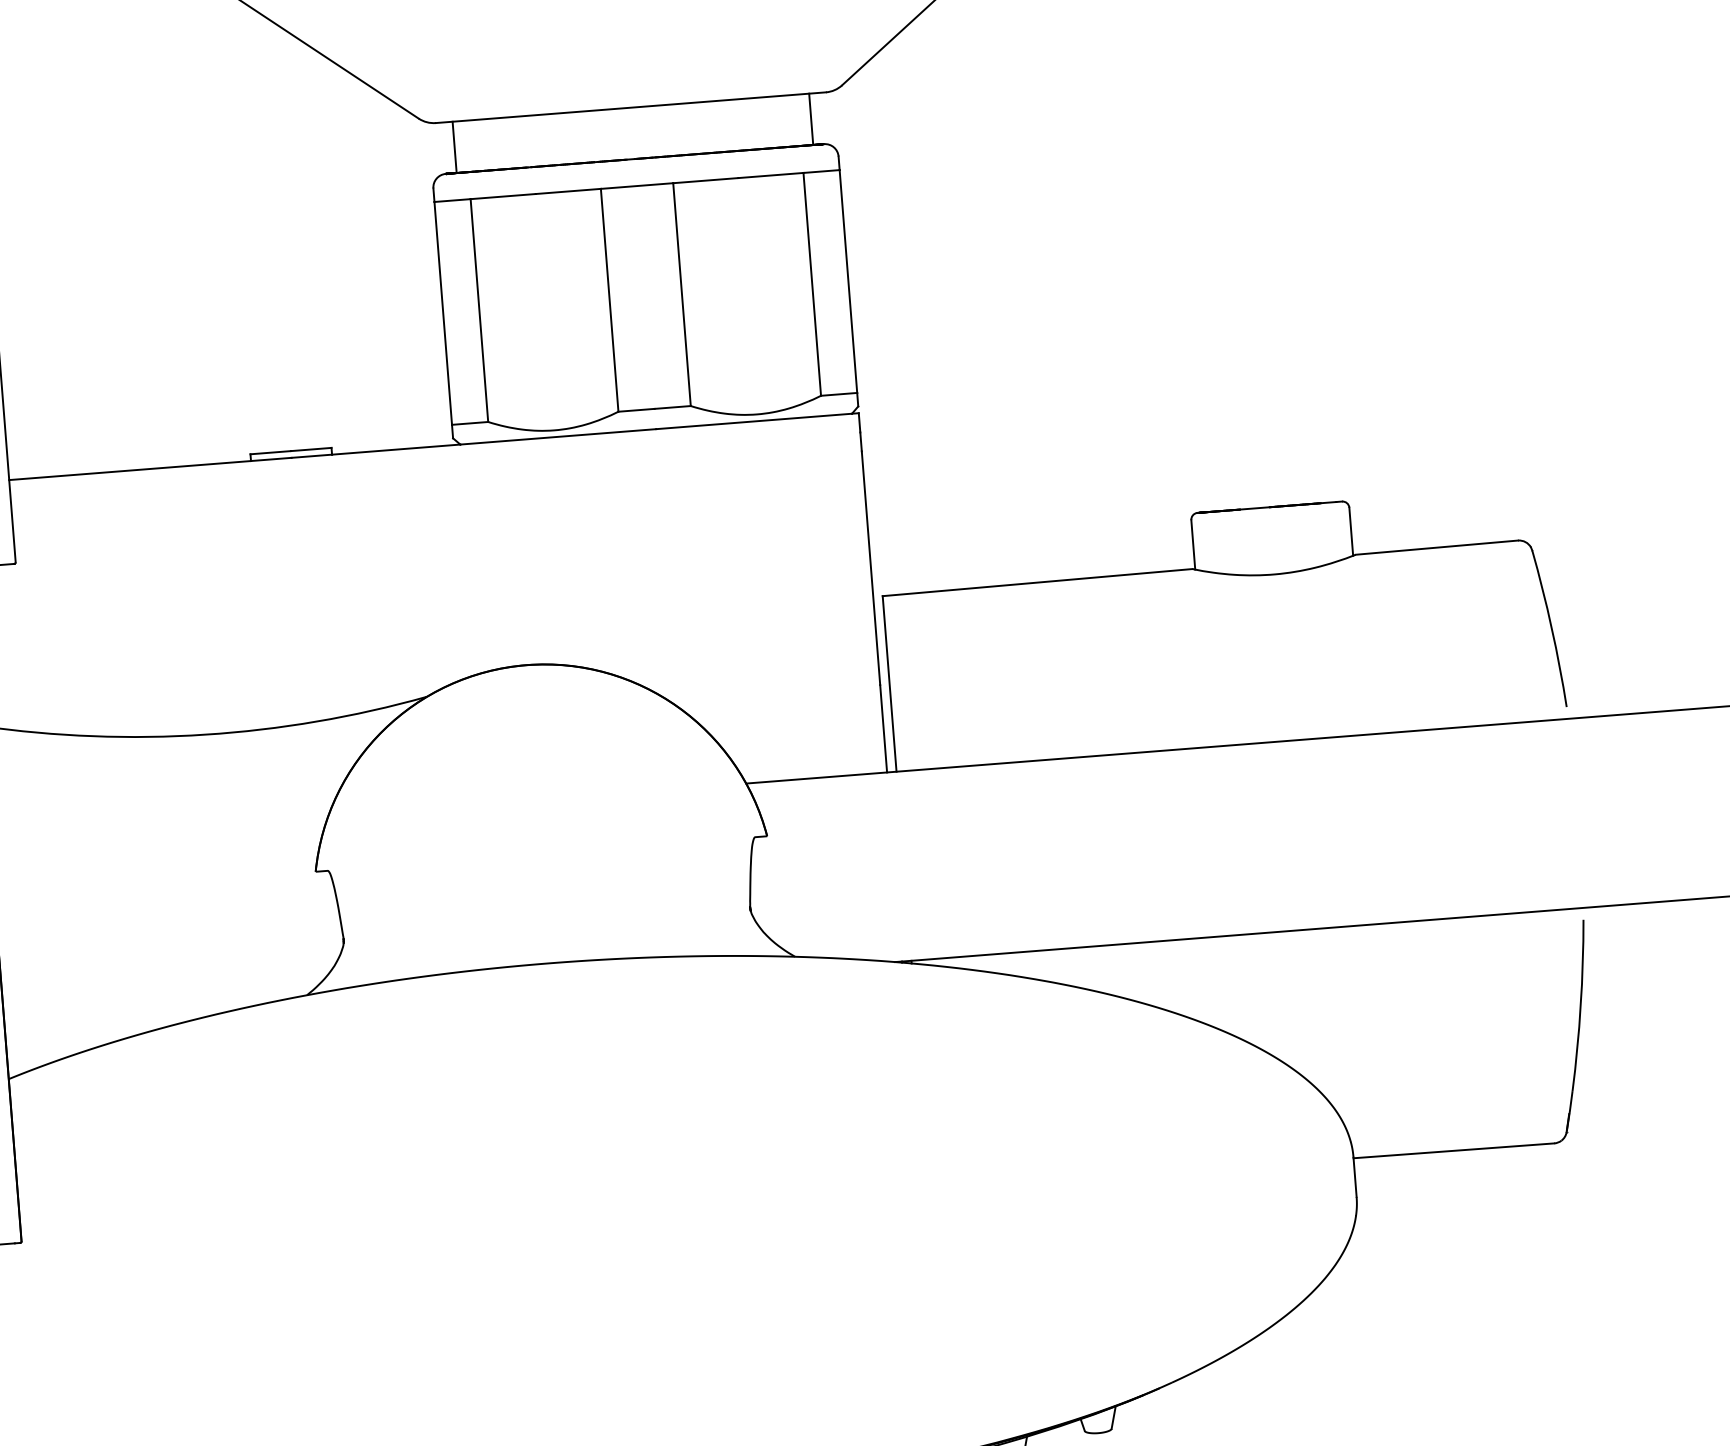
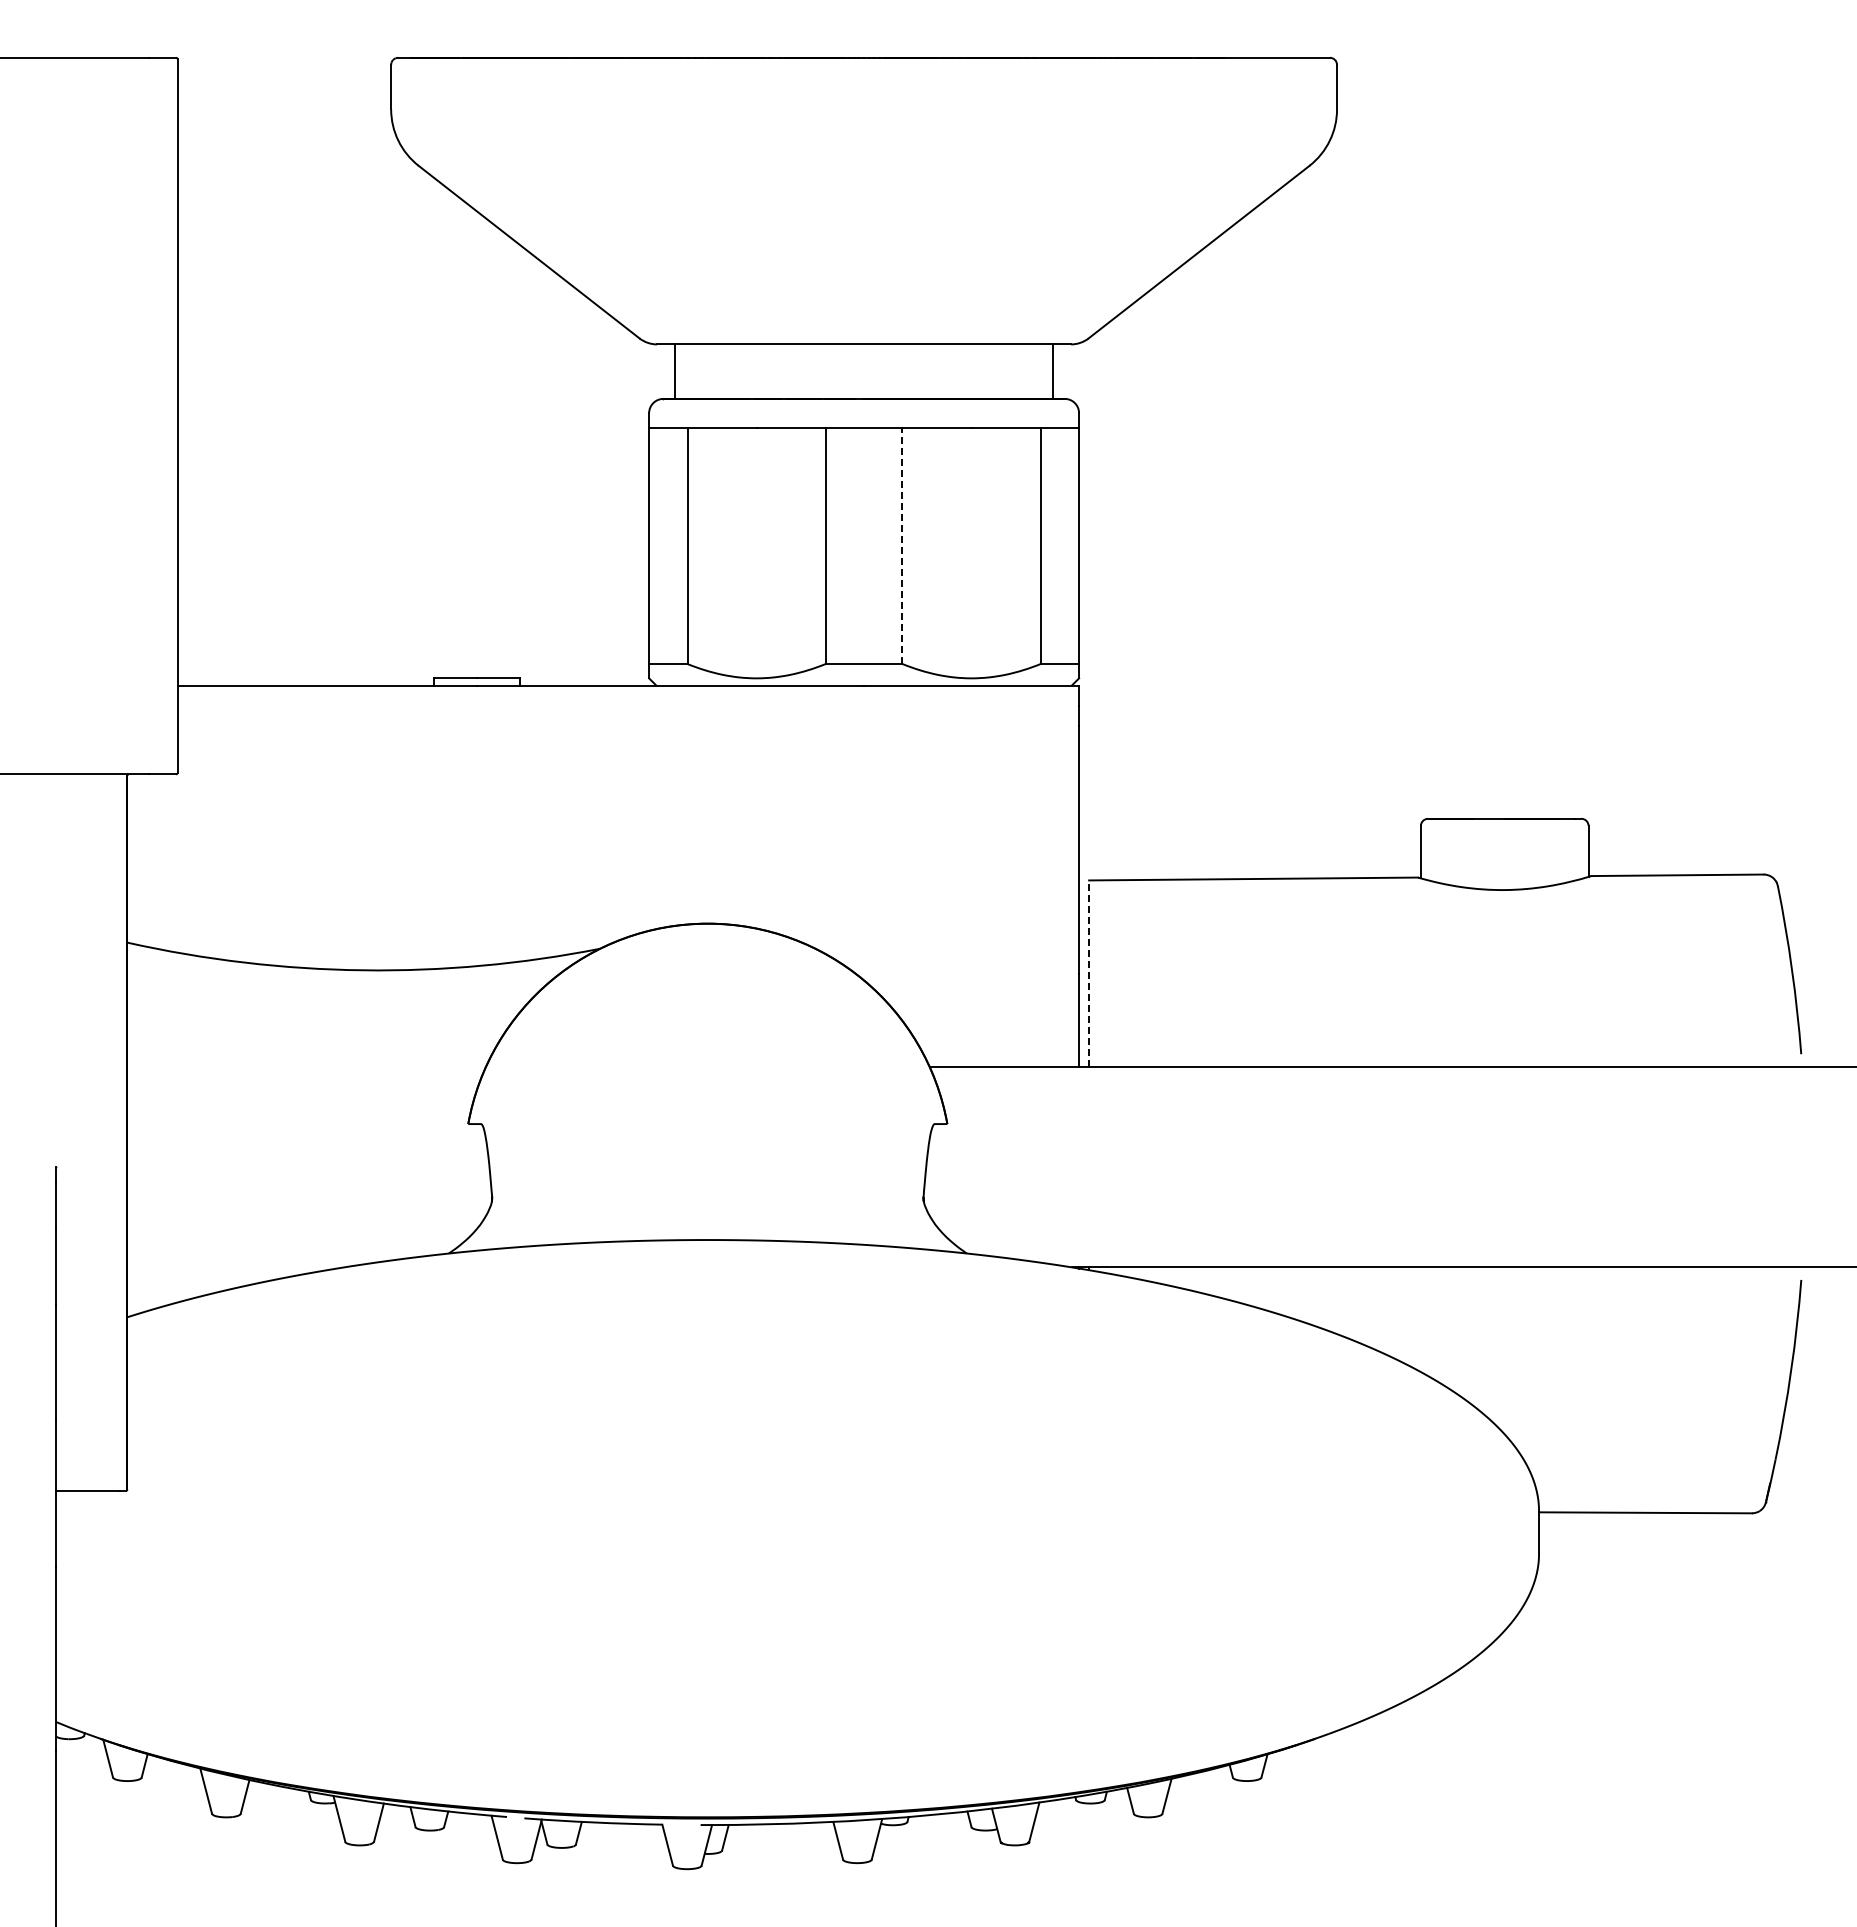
line: (682, 294) -> (902, 545), solid -> dashed
line: (889, 683) -> (1089, 973), solid -> dashed

